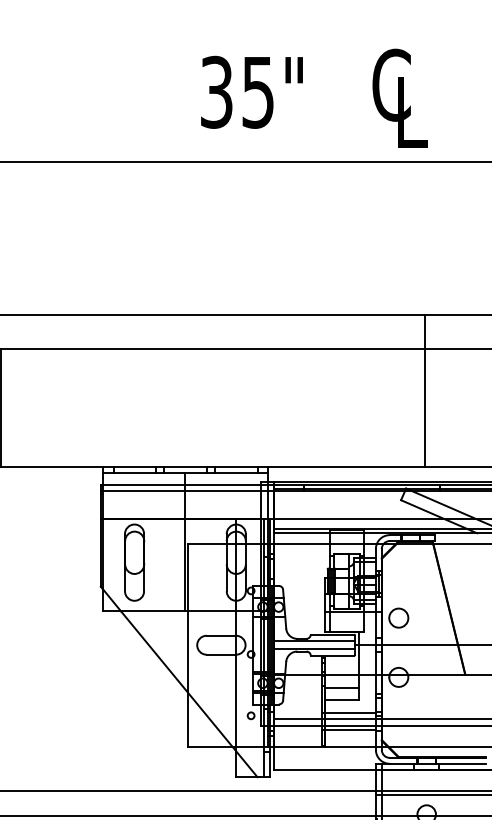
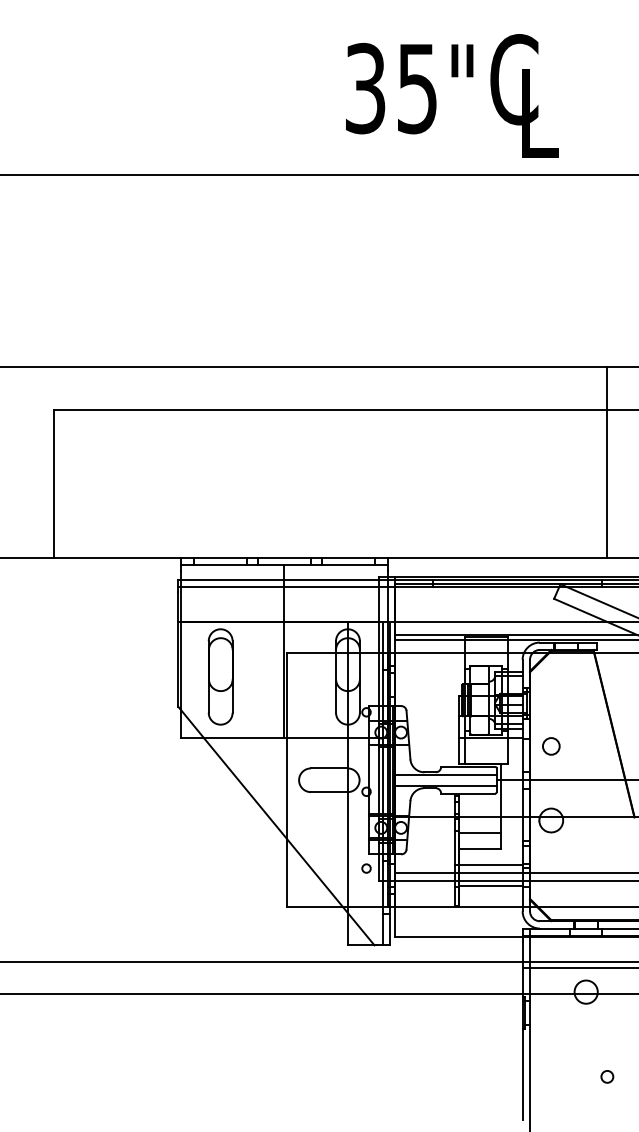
text: (251, 92) -> (409, 88), moved
text: (399, 97) -> (524, 95), moved
line: (424, 391) -> (606, 462), moved
circle: (398, 618) -> (551, 746), size x0.7

